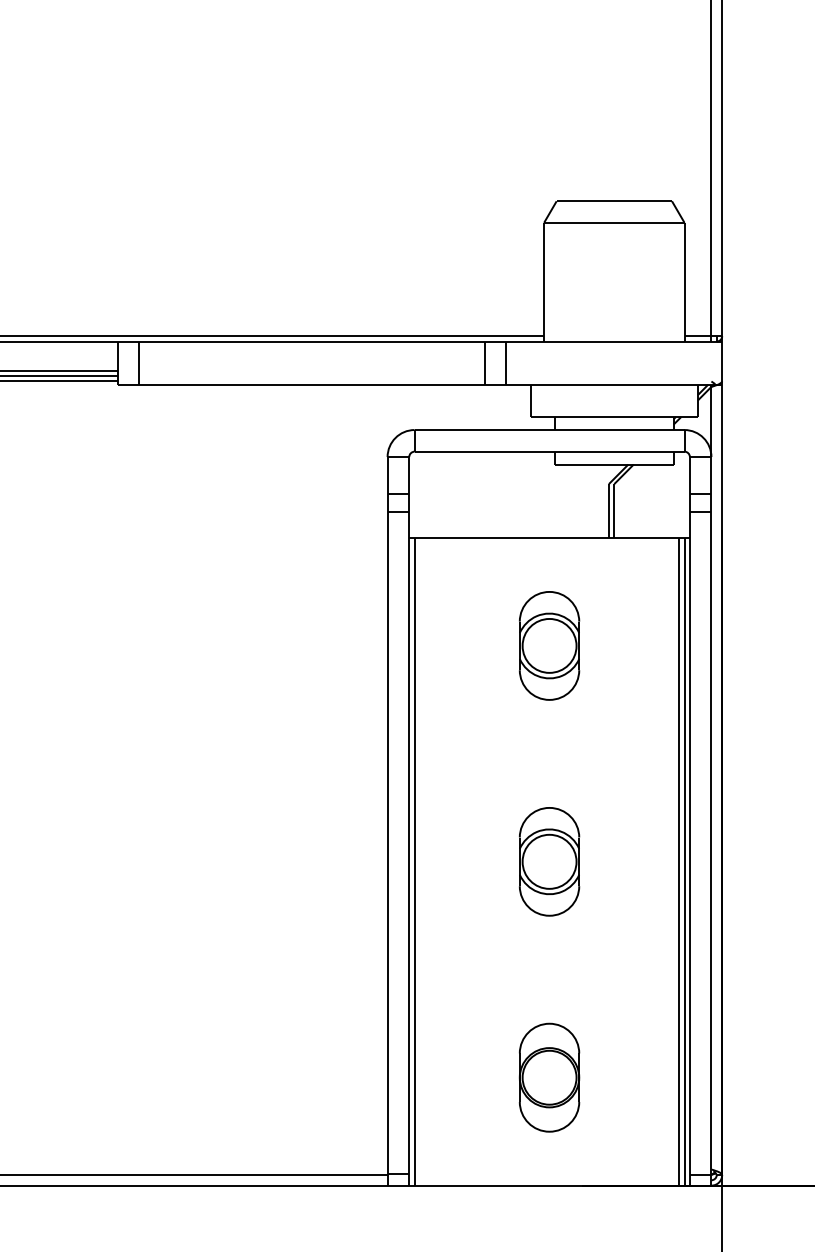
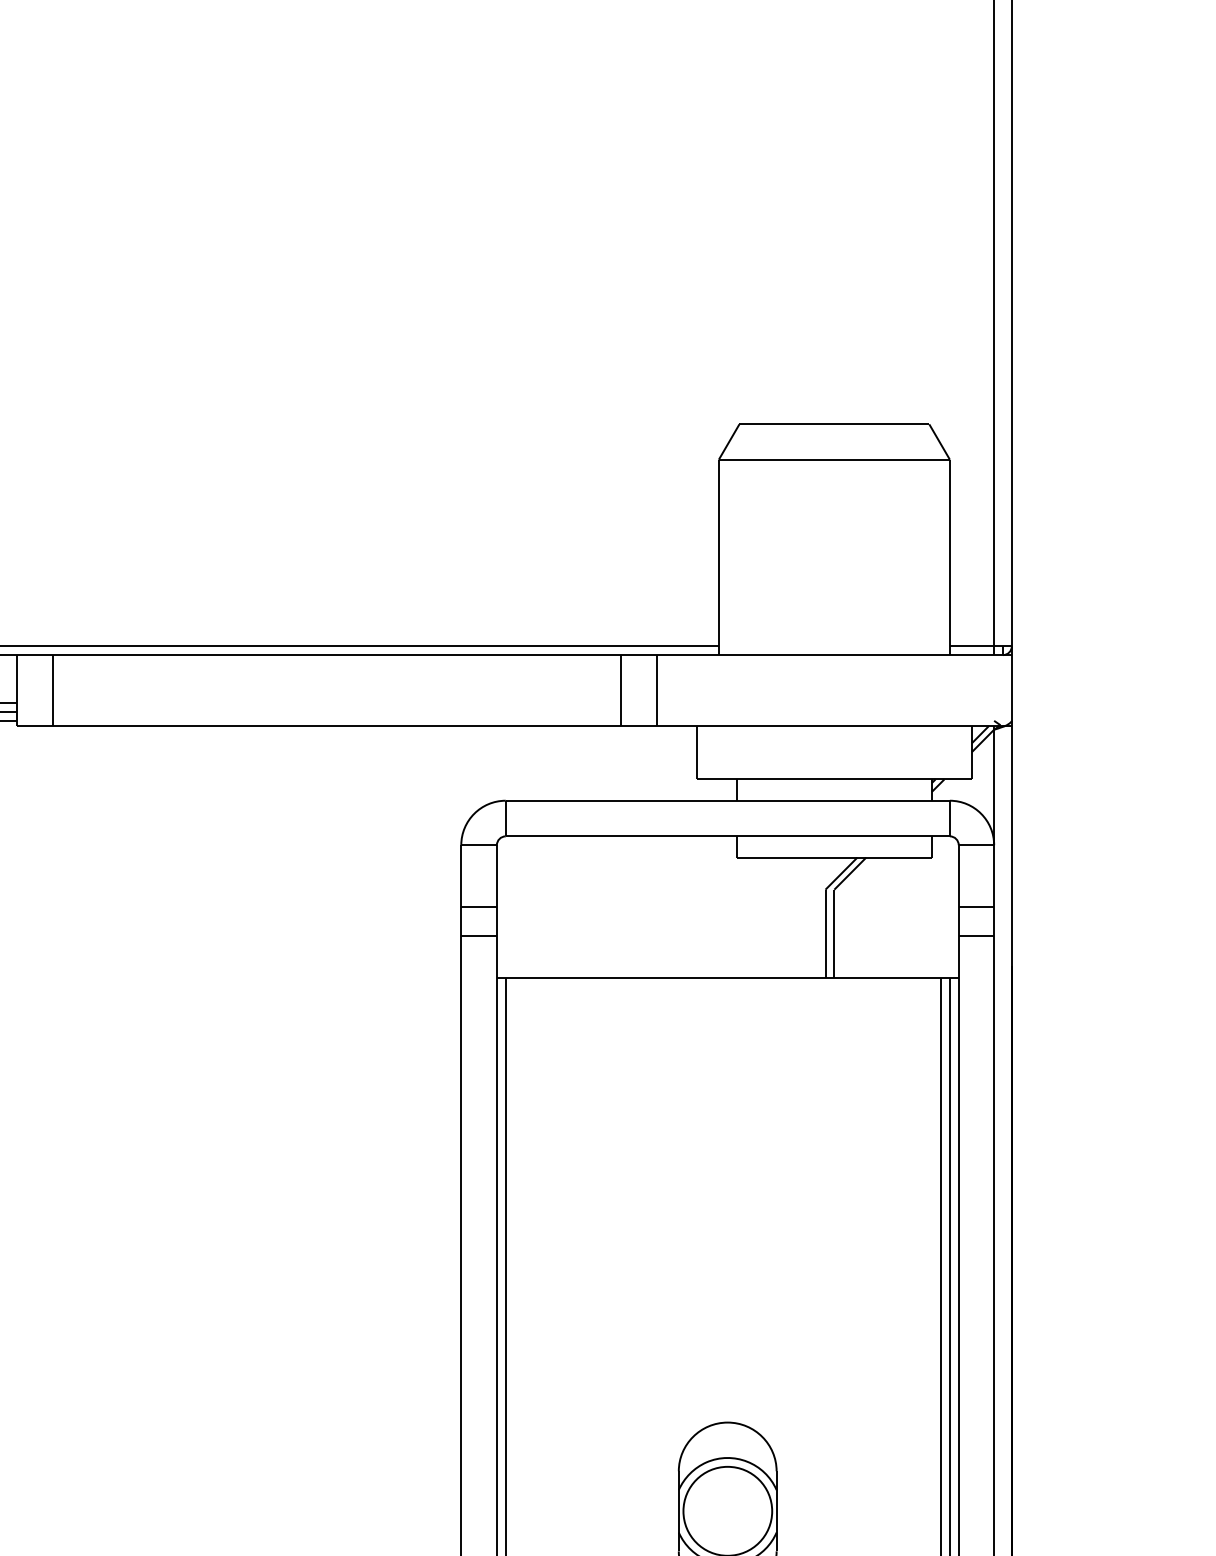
part: (549, 645) -> (727, 1155), removed

